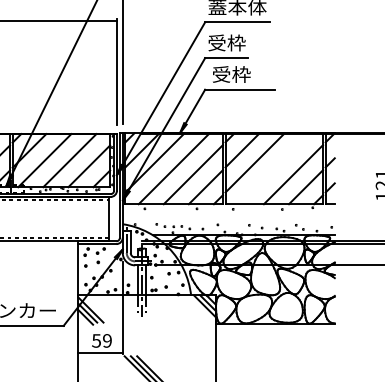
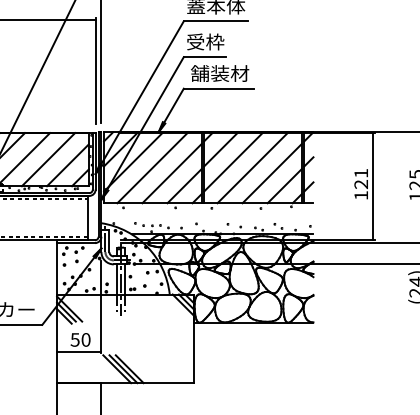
text: (241, 74) -> (220, 73), 受枠 -> 舗装材
line: (273, 168) -> (252, 167), added
text: (106, 340) -> (85, 339), 59 -> 50

